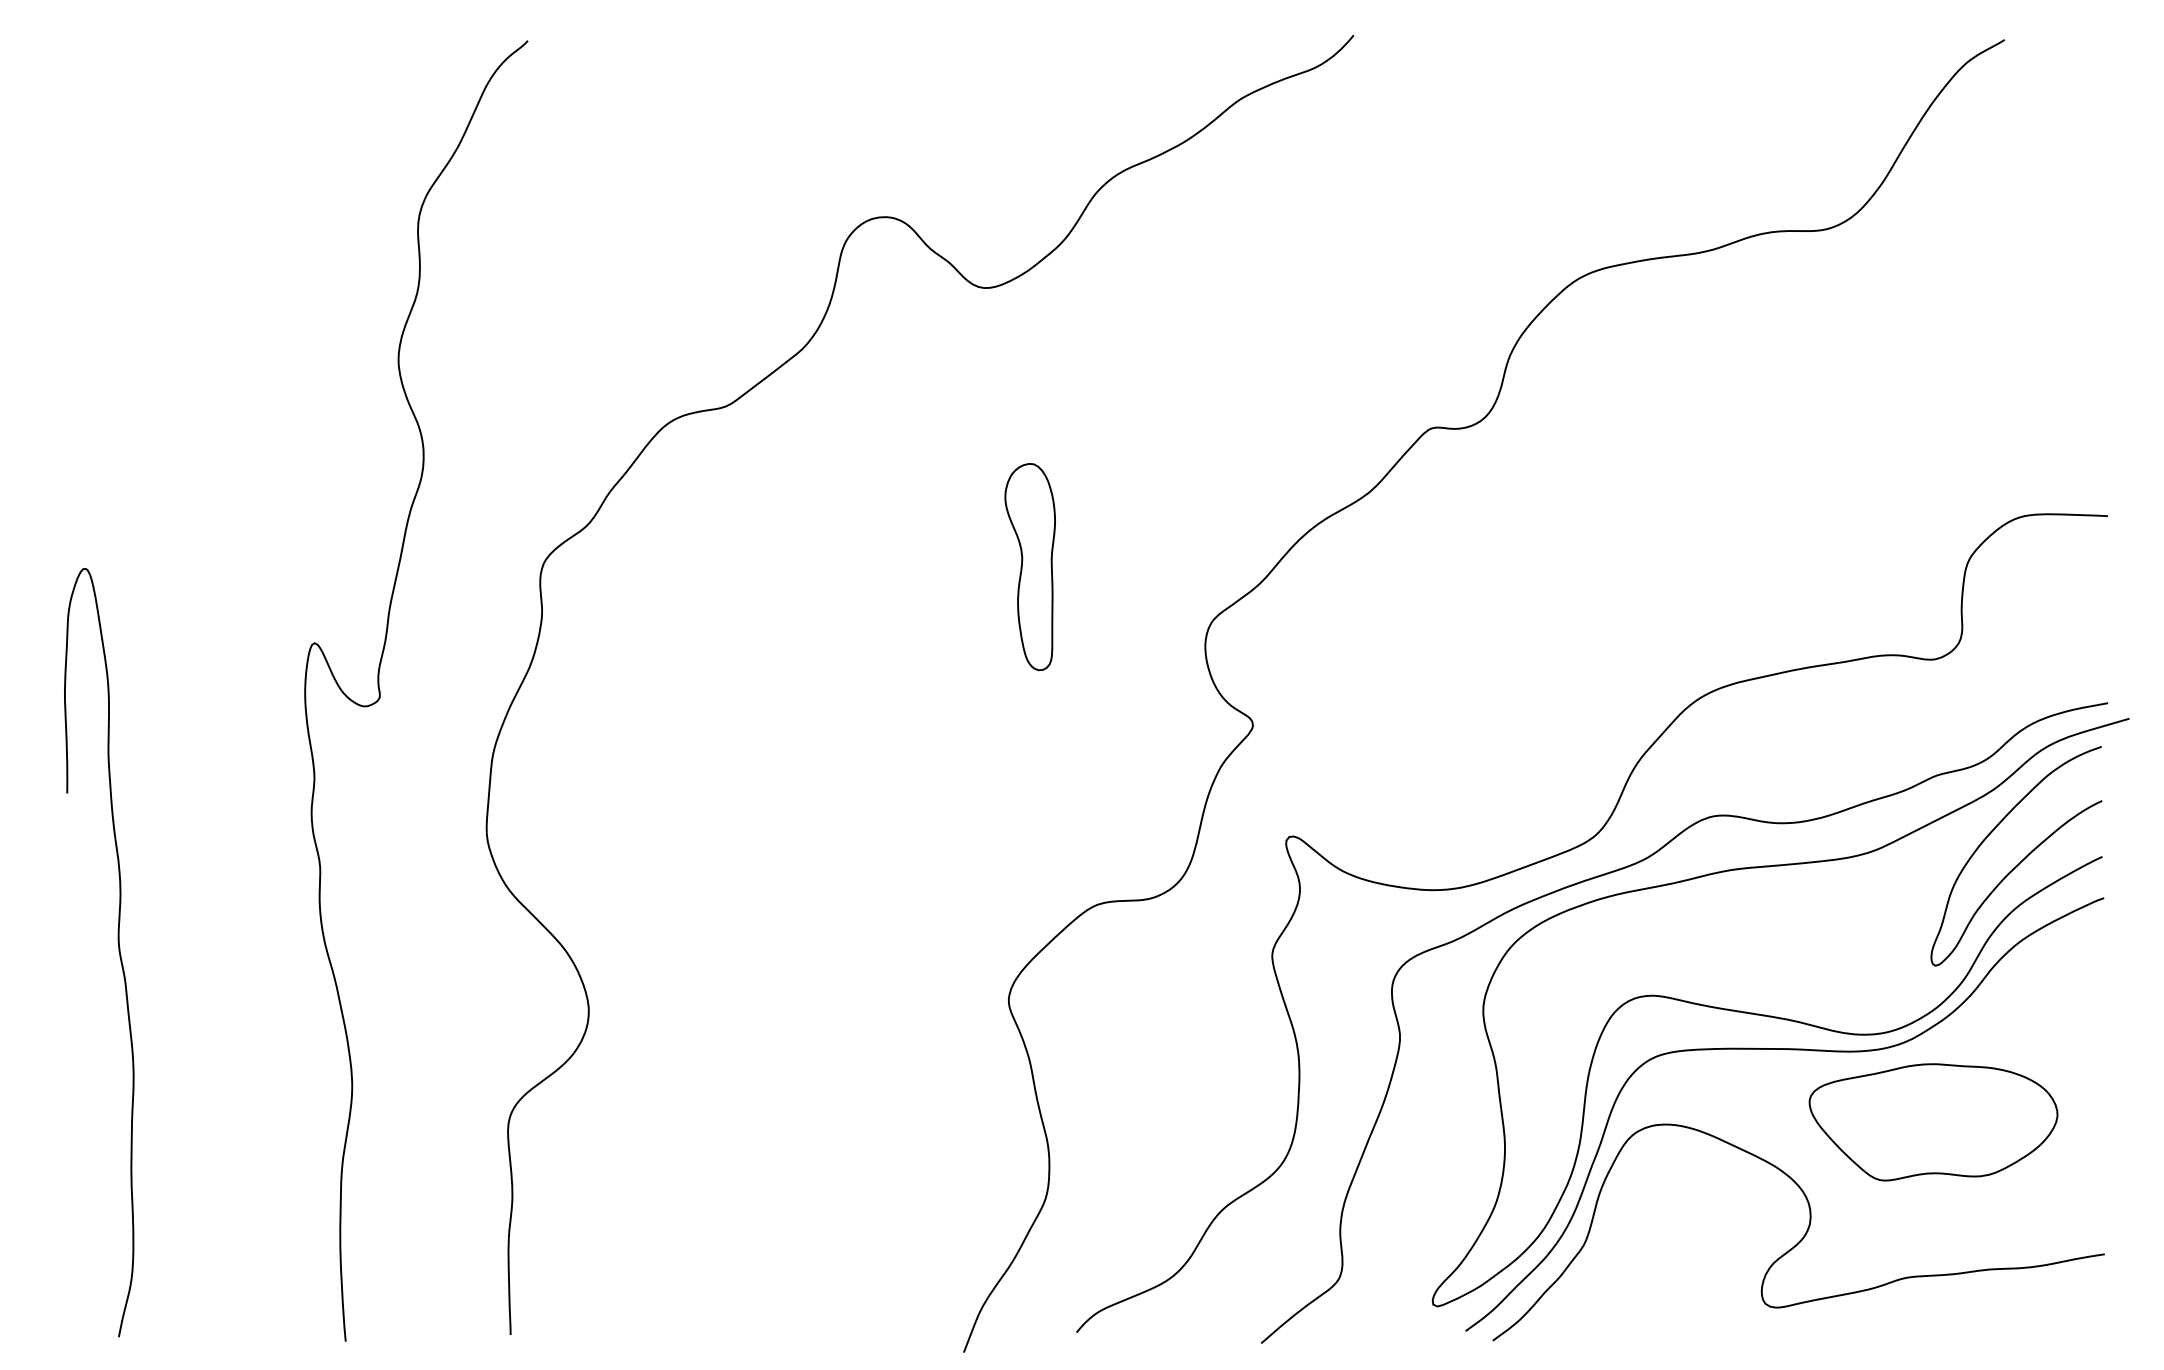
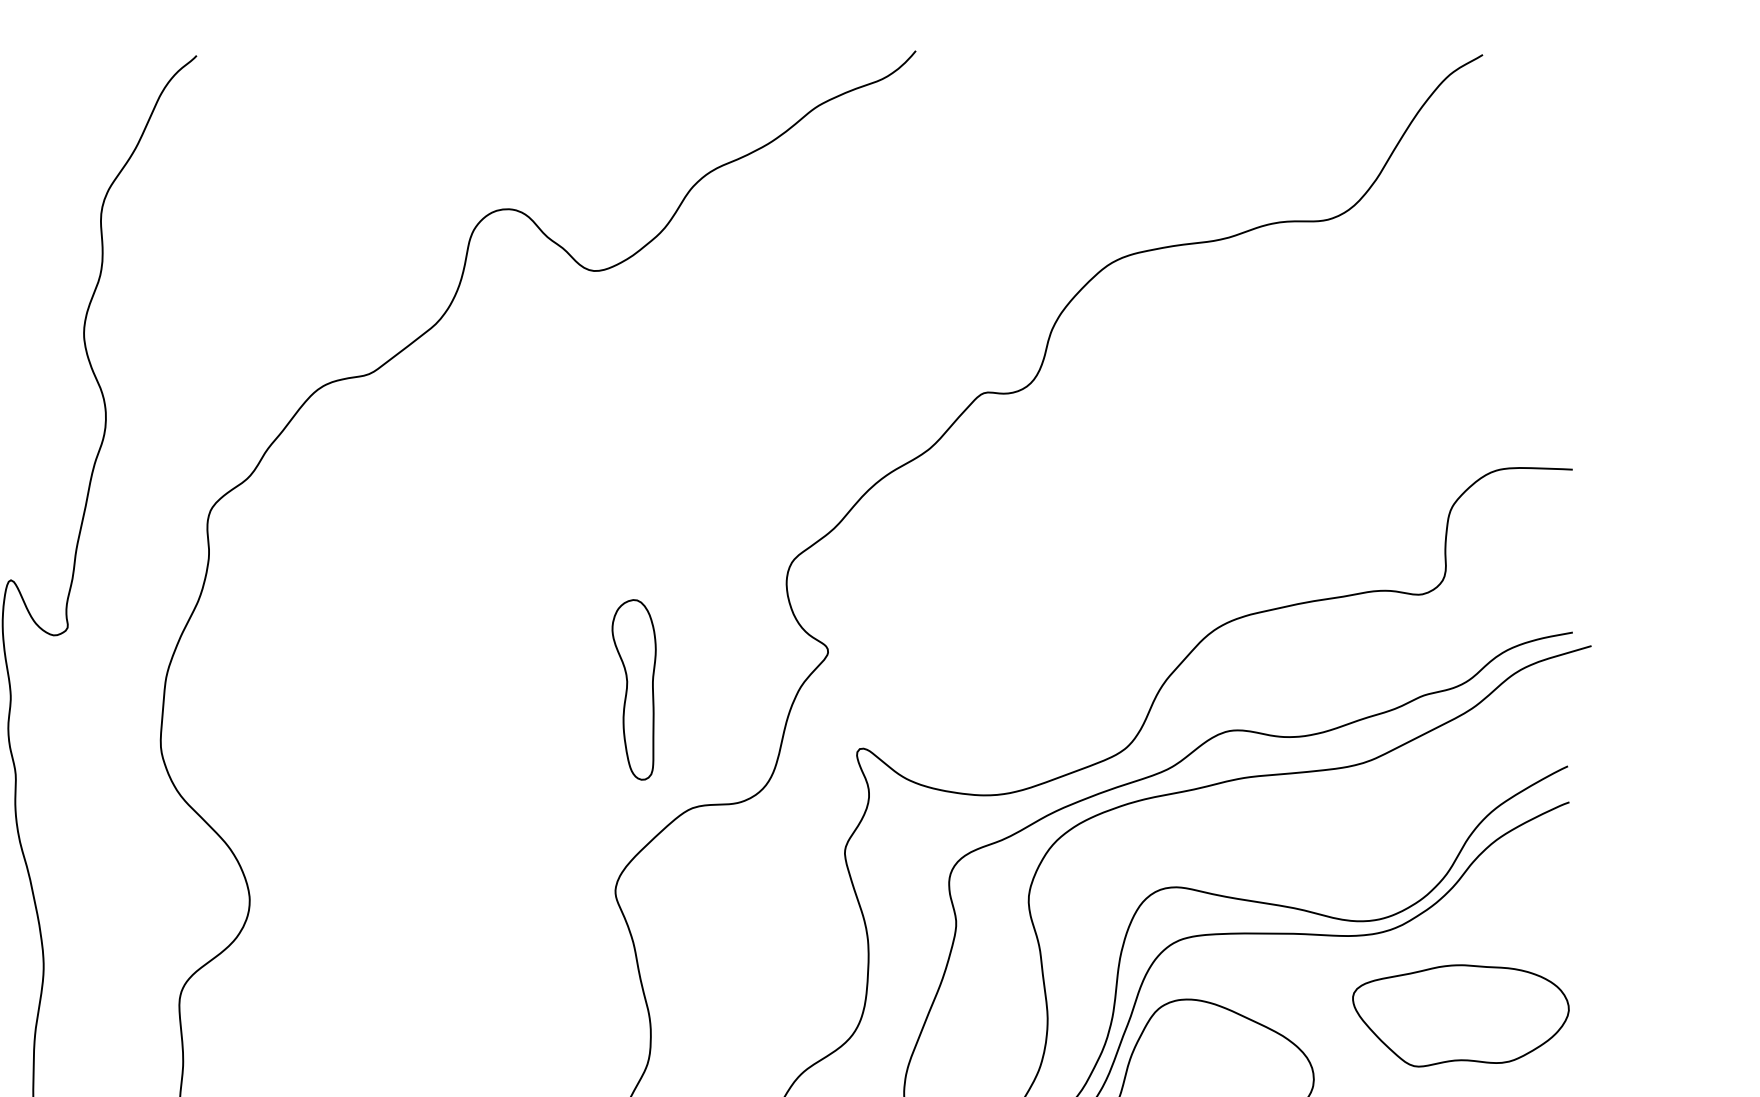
part: (1029, 567) -> (633, 690), moved
curve: (2021, 860) -> (1497, 769), removed
part: (1933, 1122) -> (1460, 1016), moved

